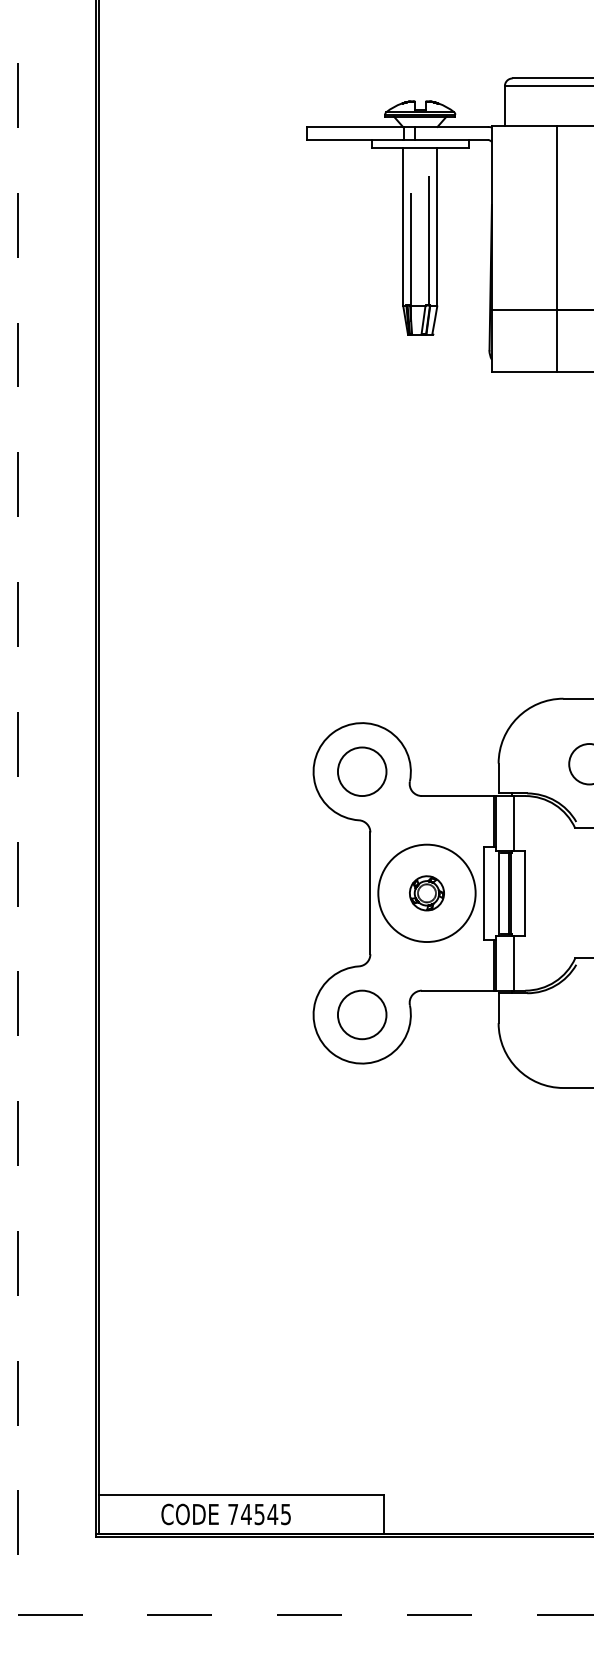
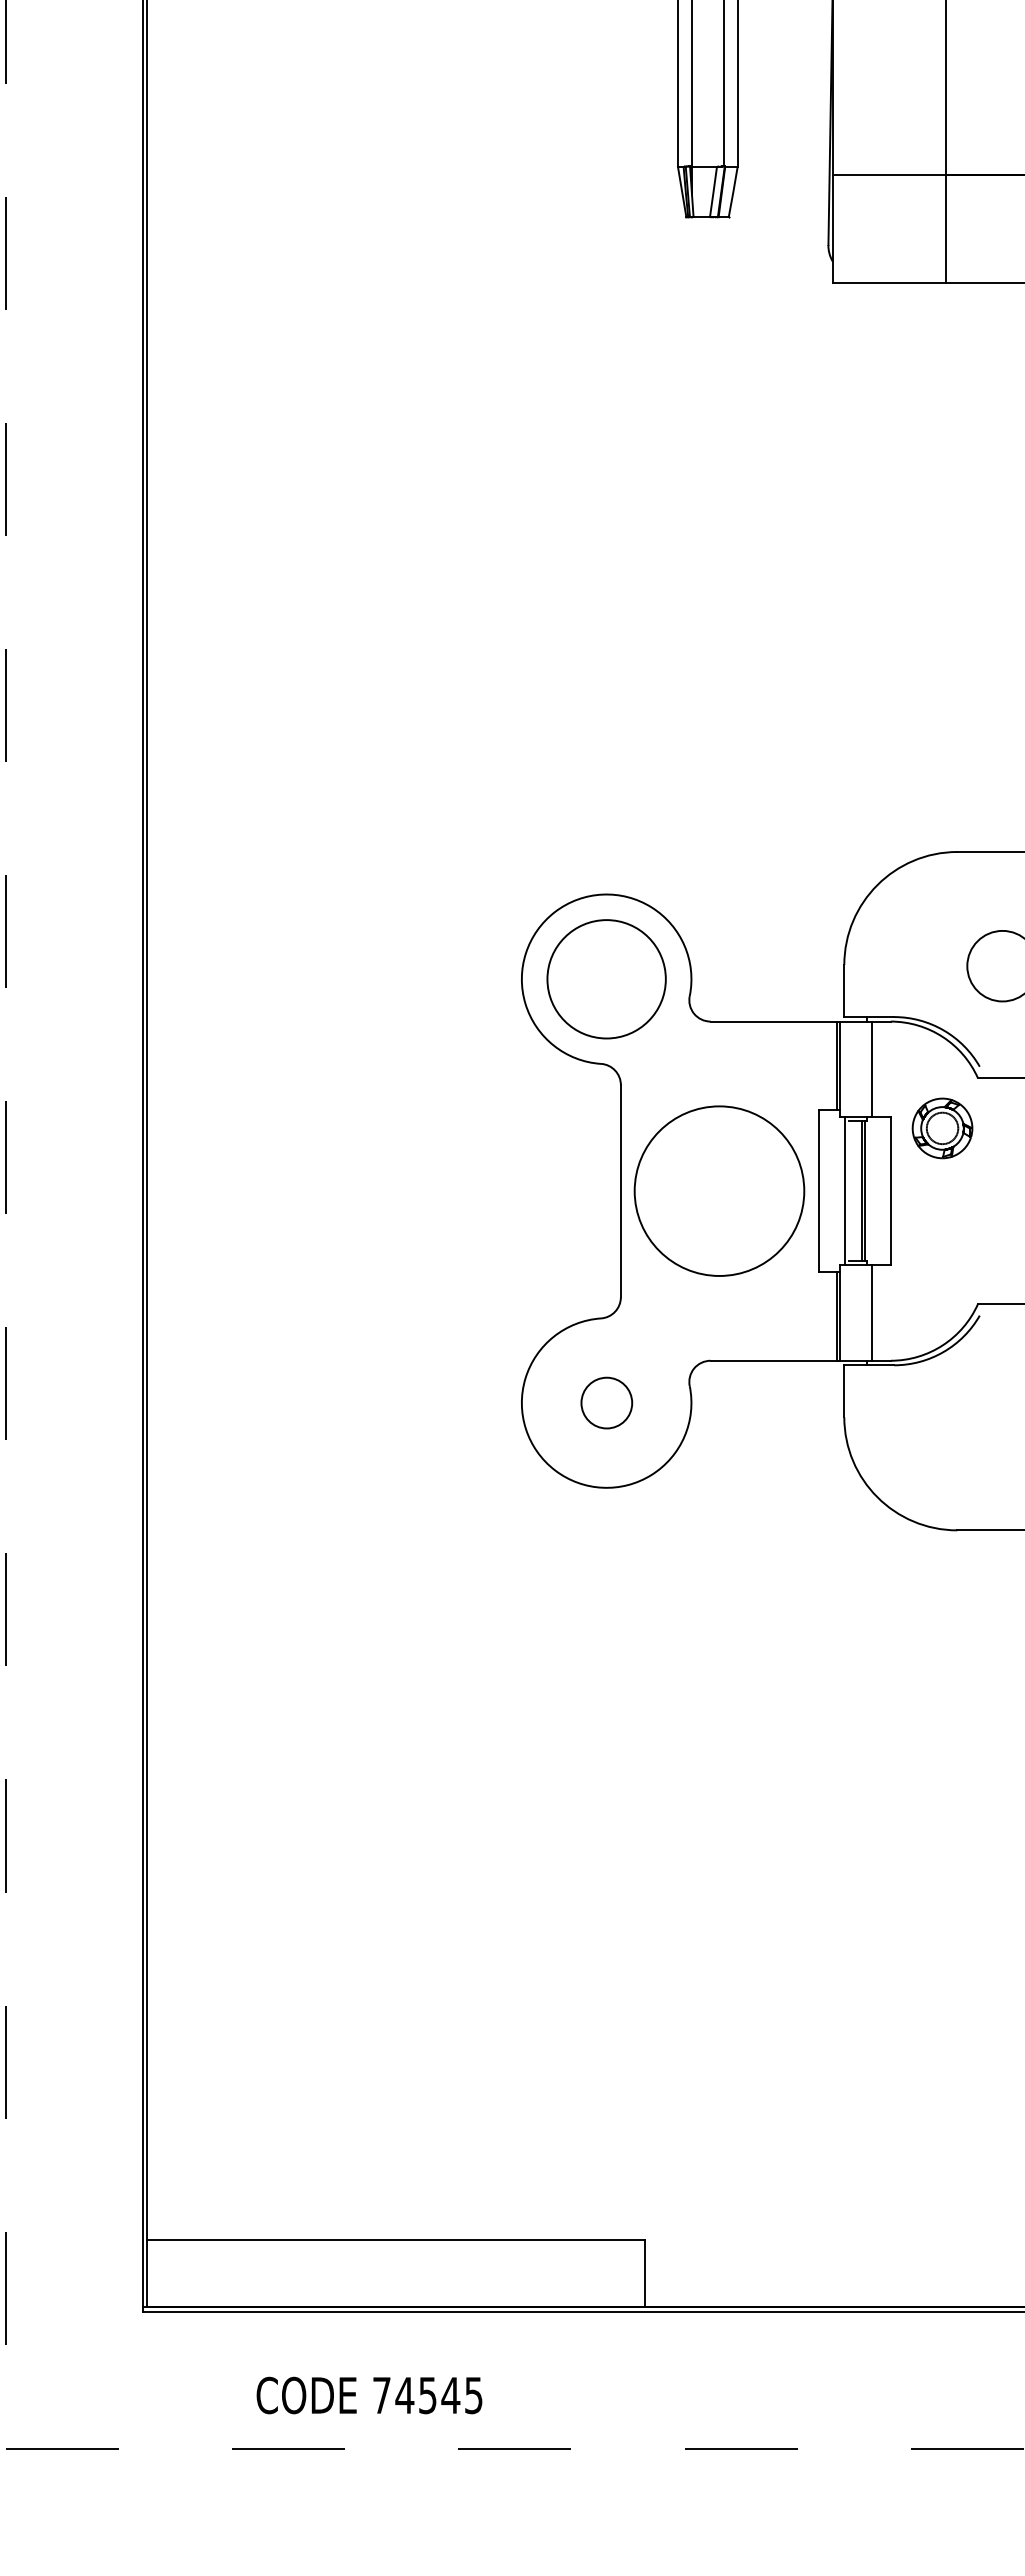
circle: (361, 771) -> (605, 978), size x1.4
part: (426, 893) -> (941, 1128), moved
circle: (362, 1014) -> (607, 1402), size x0.6
text: (225, 1514) -> (368, 2395), moved

